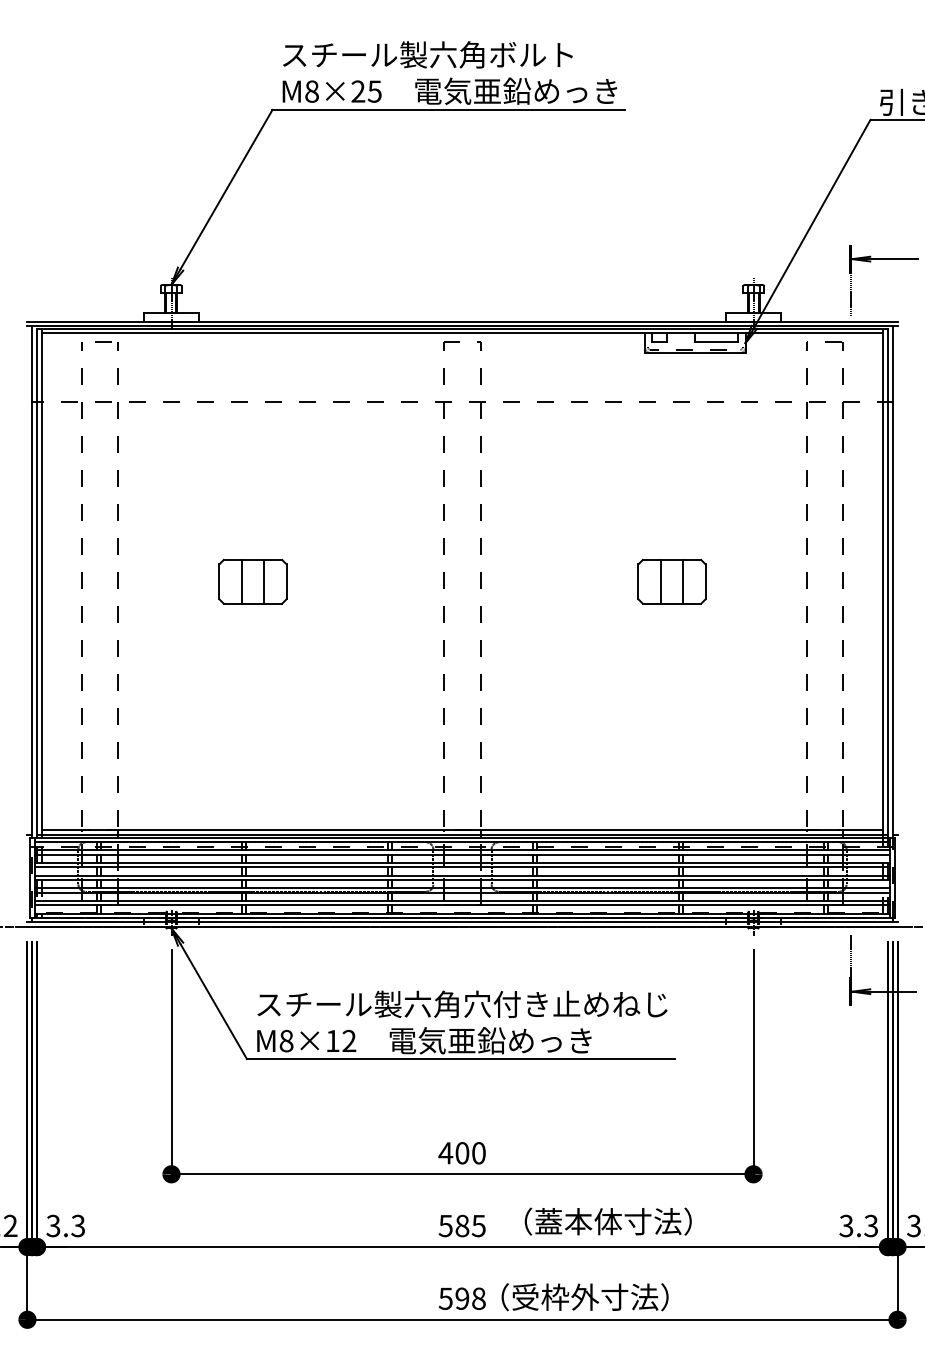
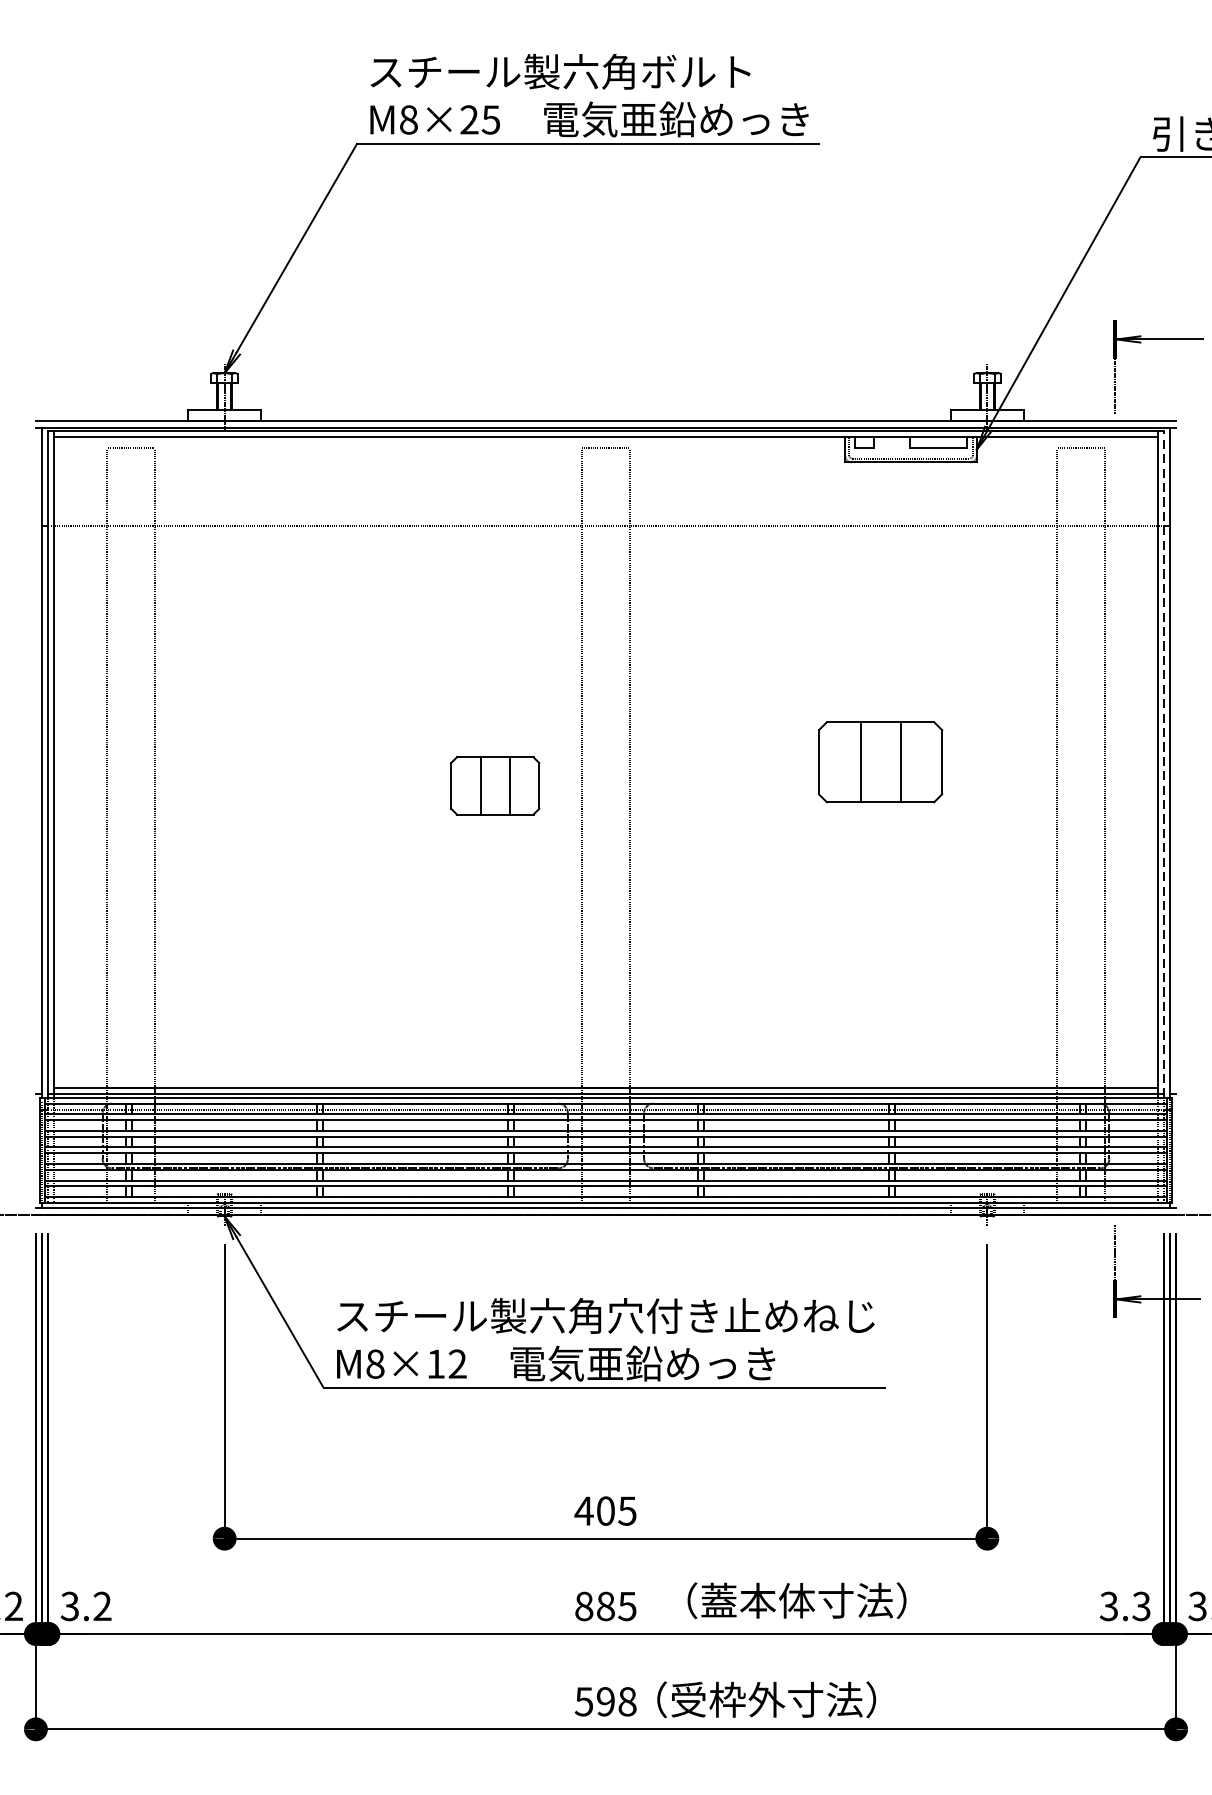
part: (252, 581) -> (494, 785), moved
part: (671, 581) -> (879, 761), size x1.4
line: (888, 582) -> (1164, 763), solid -> dashed
text: (478, 1153) -> (626, 1511), 400 -> 405
text: (445, 1225) -> (583, 1605), 585 -> 885
text: (78, 1226) -> (102, 1607), 3.3 -> 3.2

